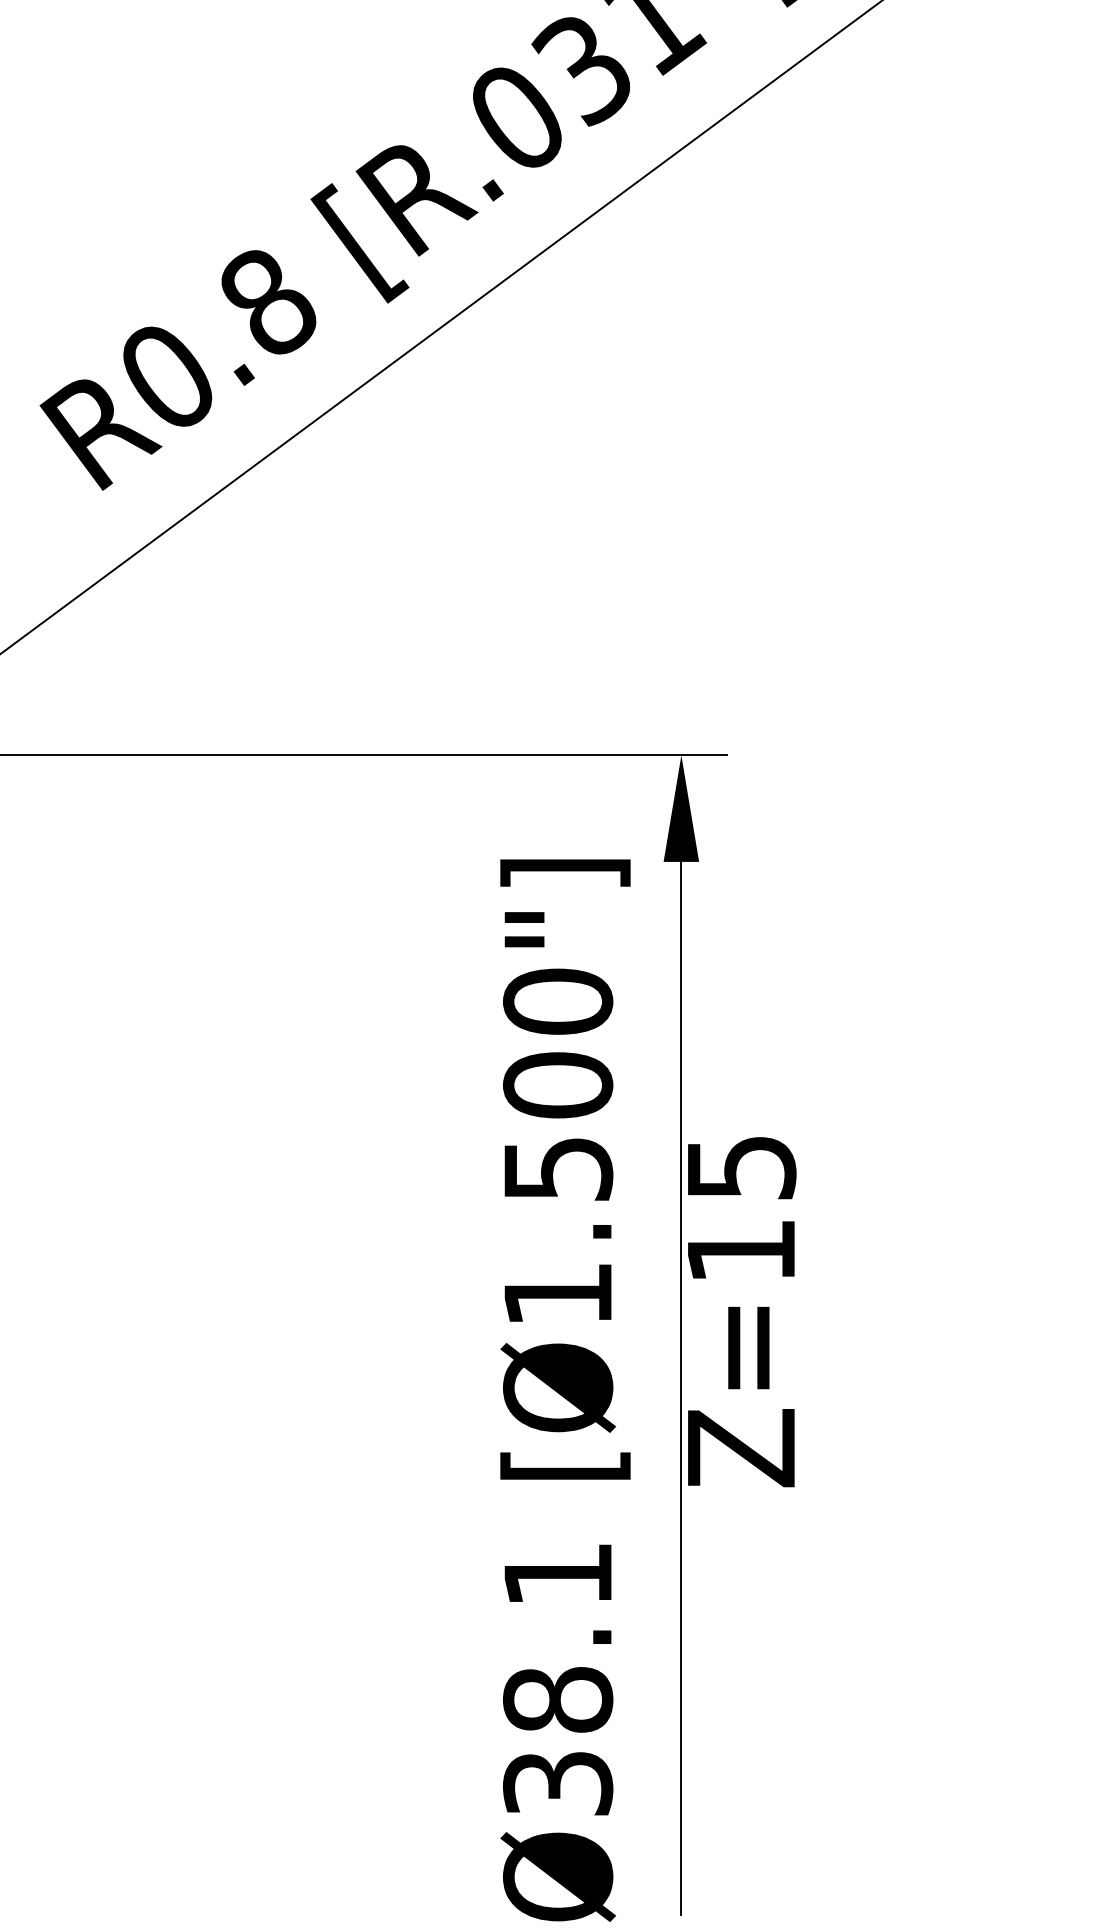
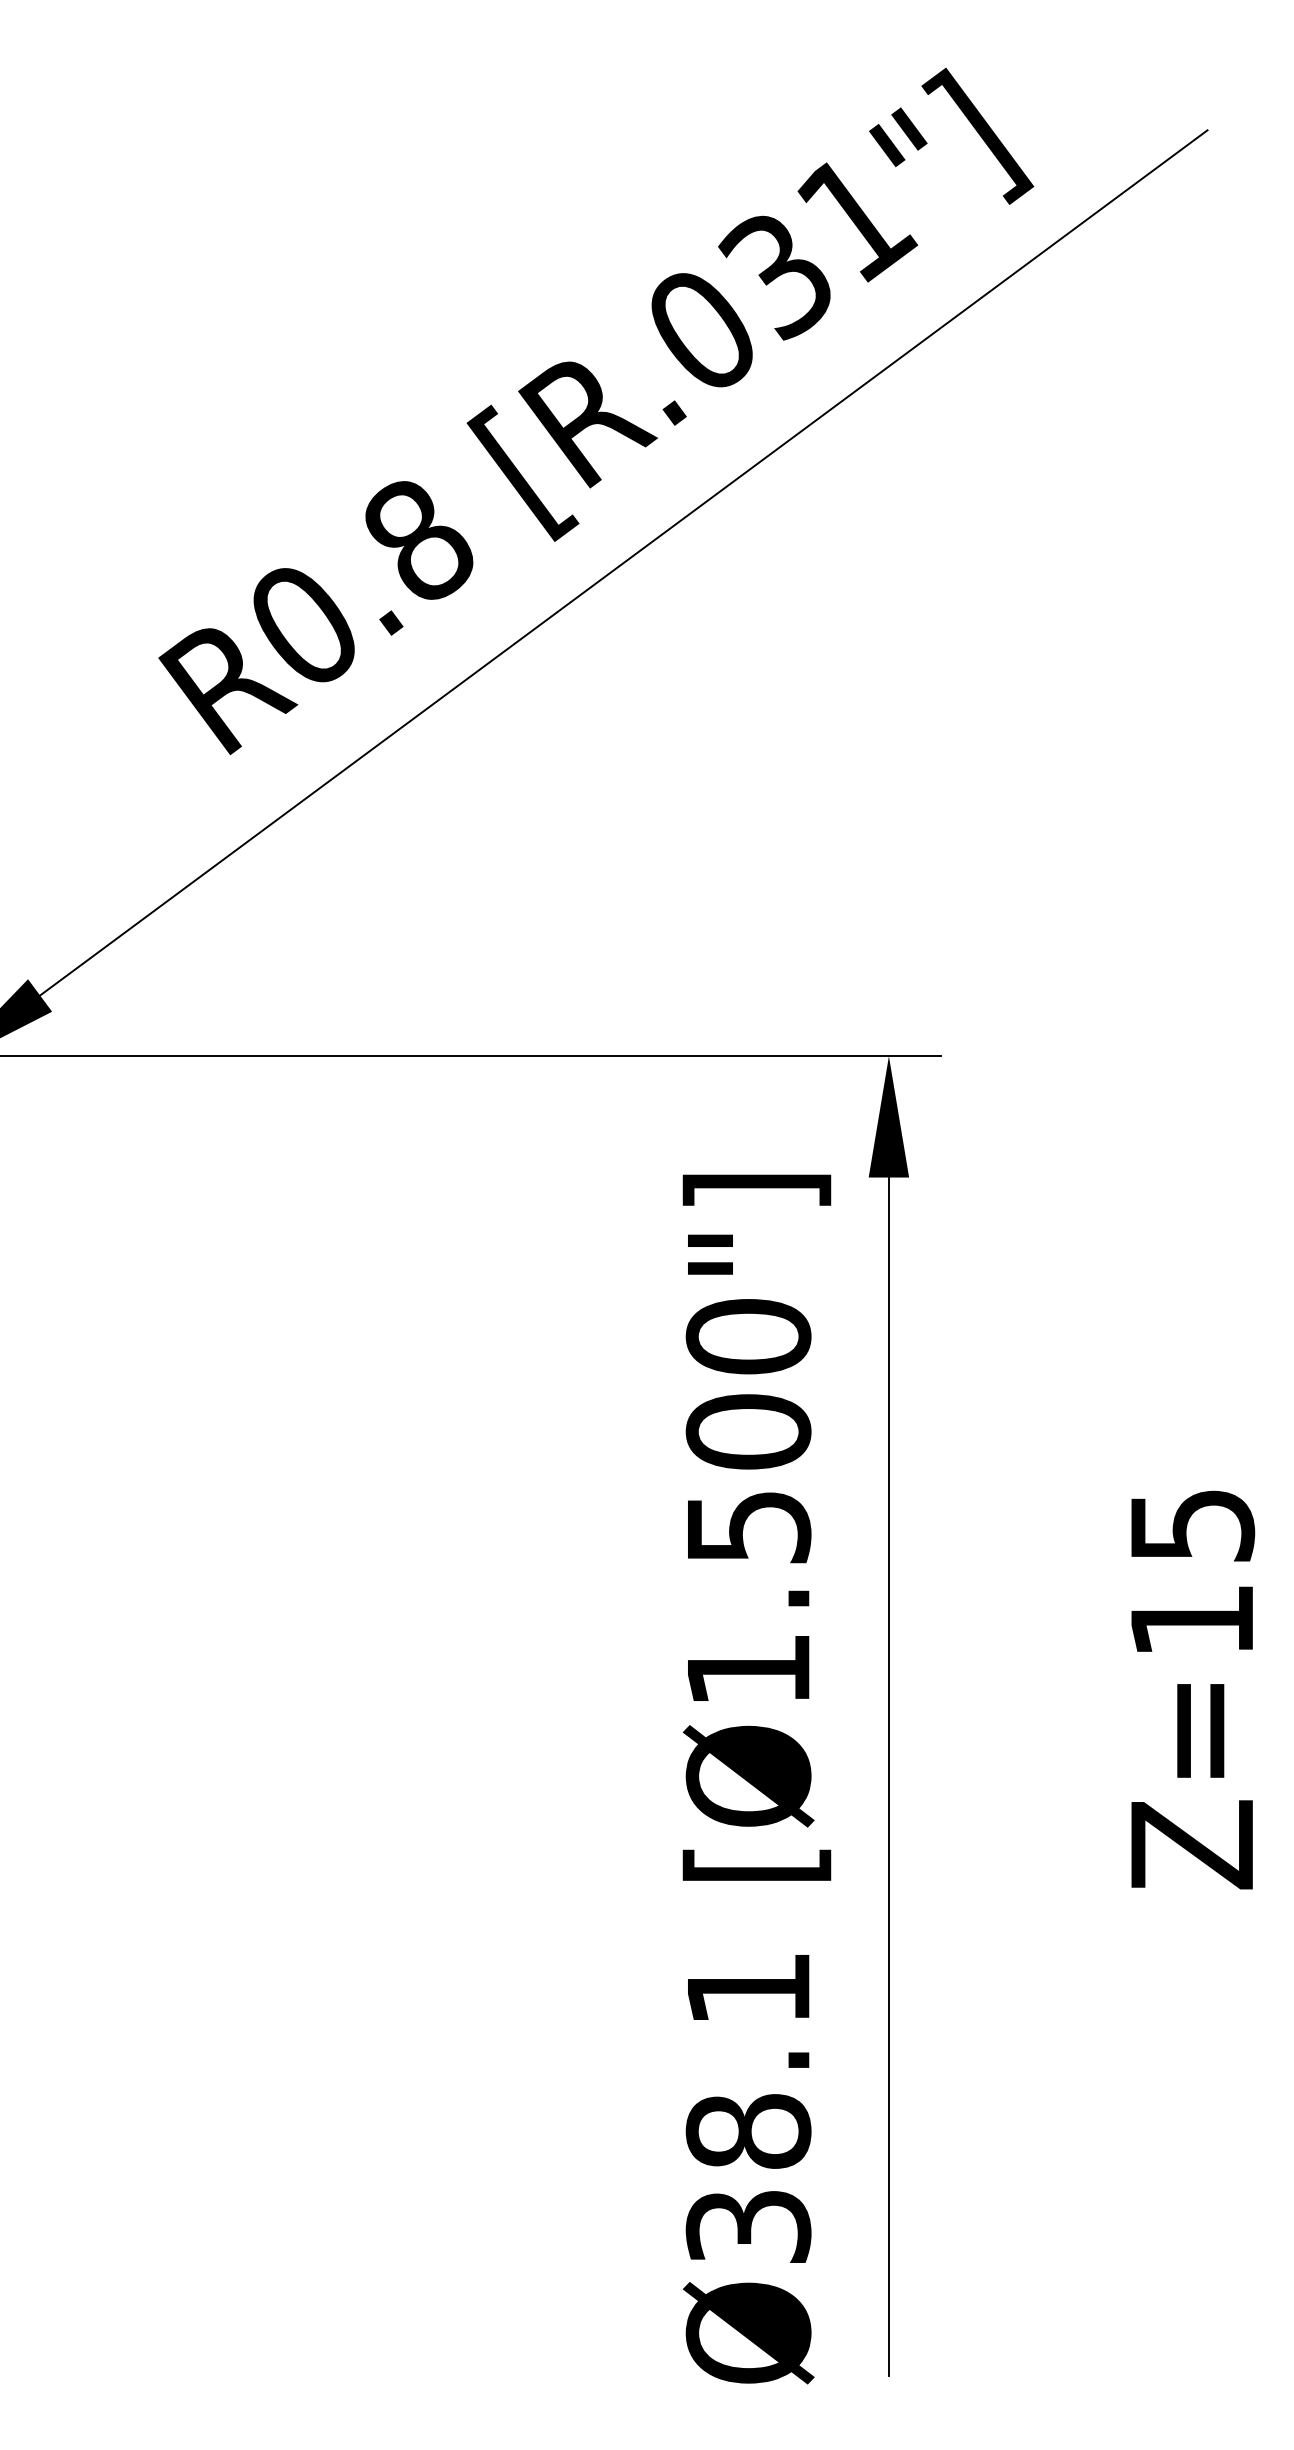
text: (742, 1311) -> (1193, 1689), moved

